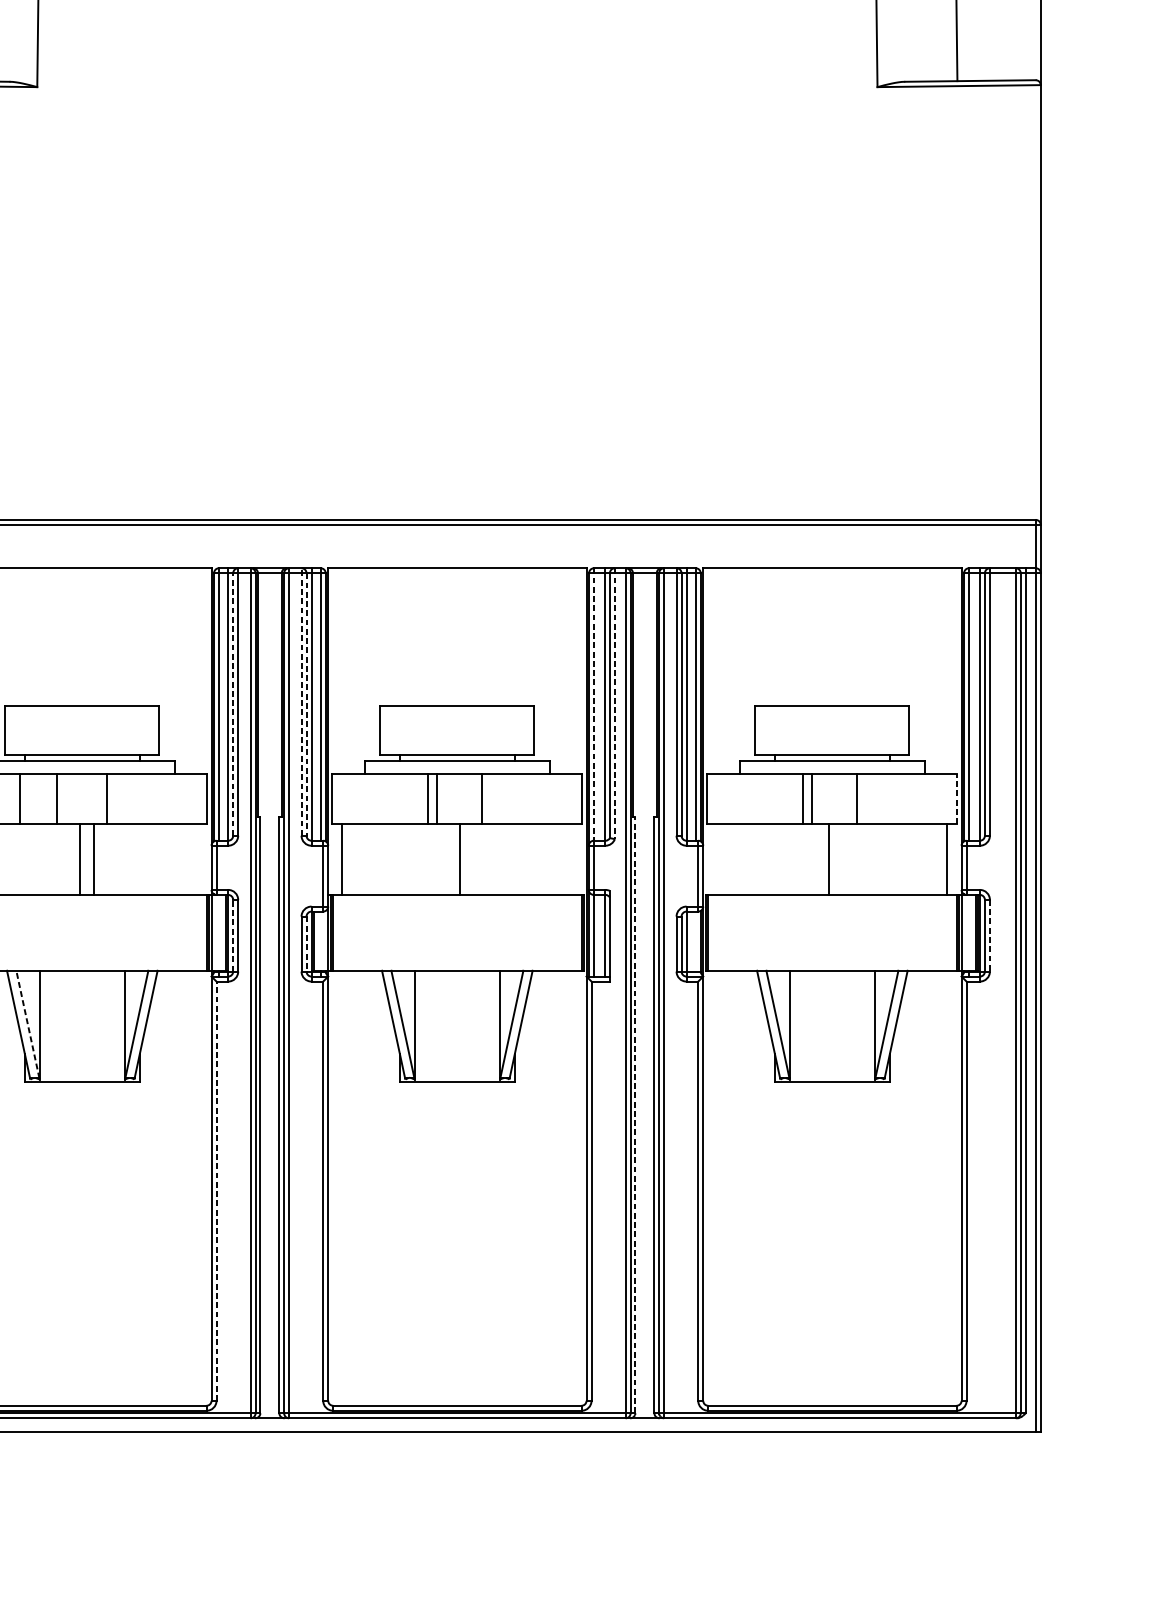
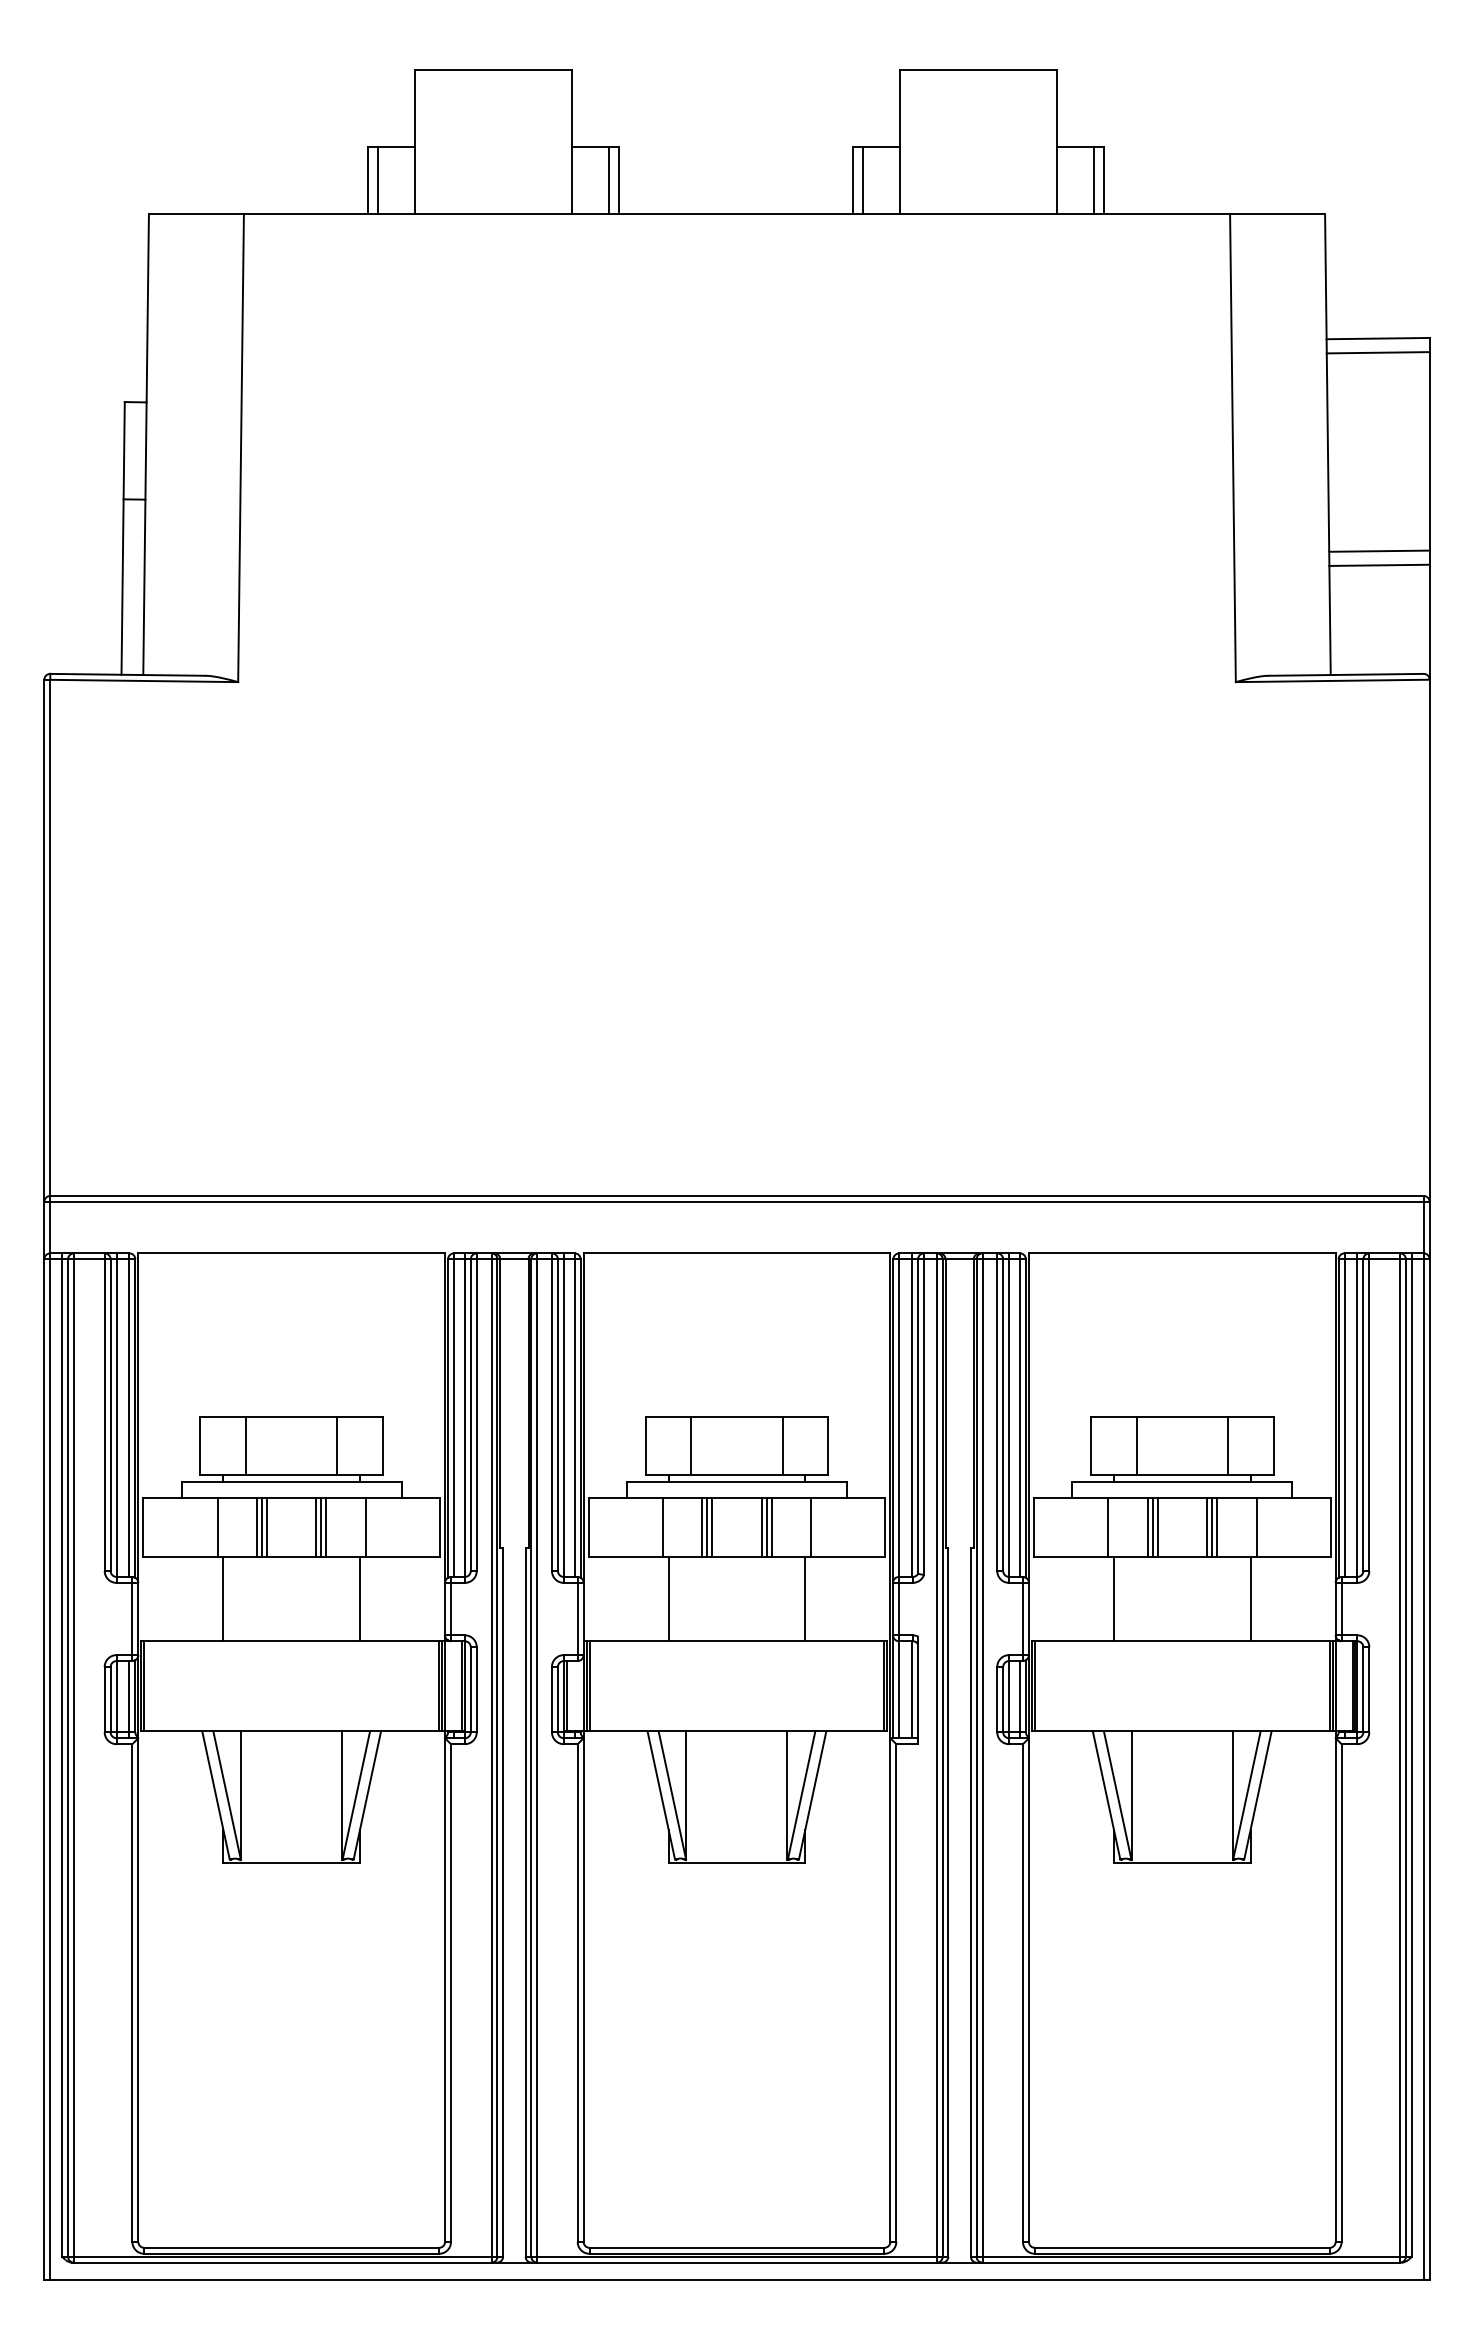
line: (301, 702) -> (551, 1412), dashed -> solid
line: (615, 703) -> (924, 1414), dashed -> solid
line: (232, 704) -> (470, 1415), dashed -> solid
line: (306, 704) -> (557, 1415), dashed -> solid
line: (594, 704) -> (899, 1415), dashed -> solid
line: (44, 730) -> (246, 1445), added
line: (120, 730) -> (337, 1445), added
line: (419, 730) -> (691, 1445), added
line: (495, 730) -> (782, 1445), added
line: (793, 730) -> (1136, 1445), added
line: (871, 730) -> (1228, 1445), added
line: (53, 799) -> (257, 1527), added
line: (61, 799) -> (266, 1527), added
line: (103, 799) -> (316, 1527), added
line: (111, 799) -> (326, 1527), added
line: (144, 799) -> (365, 1527), added
line: (394, 799) -> (662, 1527), added
line: (432, 799) -> (707, 1527), added
line: (478, 799) -> (761, 1527), added
line: (486, 799) -> (771, 1527), added
line: (520, 799) -> (811, 1527), added
line: (770, 799) -> (1108, 1527), added
line: (807, 799) -> (1152, 1527), added
line: (853, 799) -> (1207, 1527), added
line: (861, 799) -> (1216, 1527), added
line: (894, 799) -> (1256, 1527), added
line: (957, 799) -> (1330, 1527), dashed -> solid
line: (80, 859) -> (223, 1599), moved
line: (93, 859) -> (360, 1599), moved
line: (341, 859) -> (668, 1599), moved
line: (460, 859) -> (805, 1599), moved
line: (829, 859) -> (1114, 1599), moved
line: (947, 859) -> (1250, 1599), moved
line: (232, 935) -> (470, 1689), dashed -> solid
line: (990, 935) -> (1369, 1689), dashed -> solid
line: (306, 943) -> (557, 1699), dashed -> solid
line: (696, 943) -> (1020, 1699), added
line: (27, 1023) -> (226, 1794), dashed -> solid
line: (635, 1114) -> (948, 1902), dashed -> solid
line: (216, 1191) -> (451, 1993), dashed -> solid

